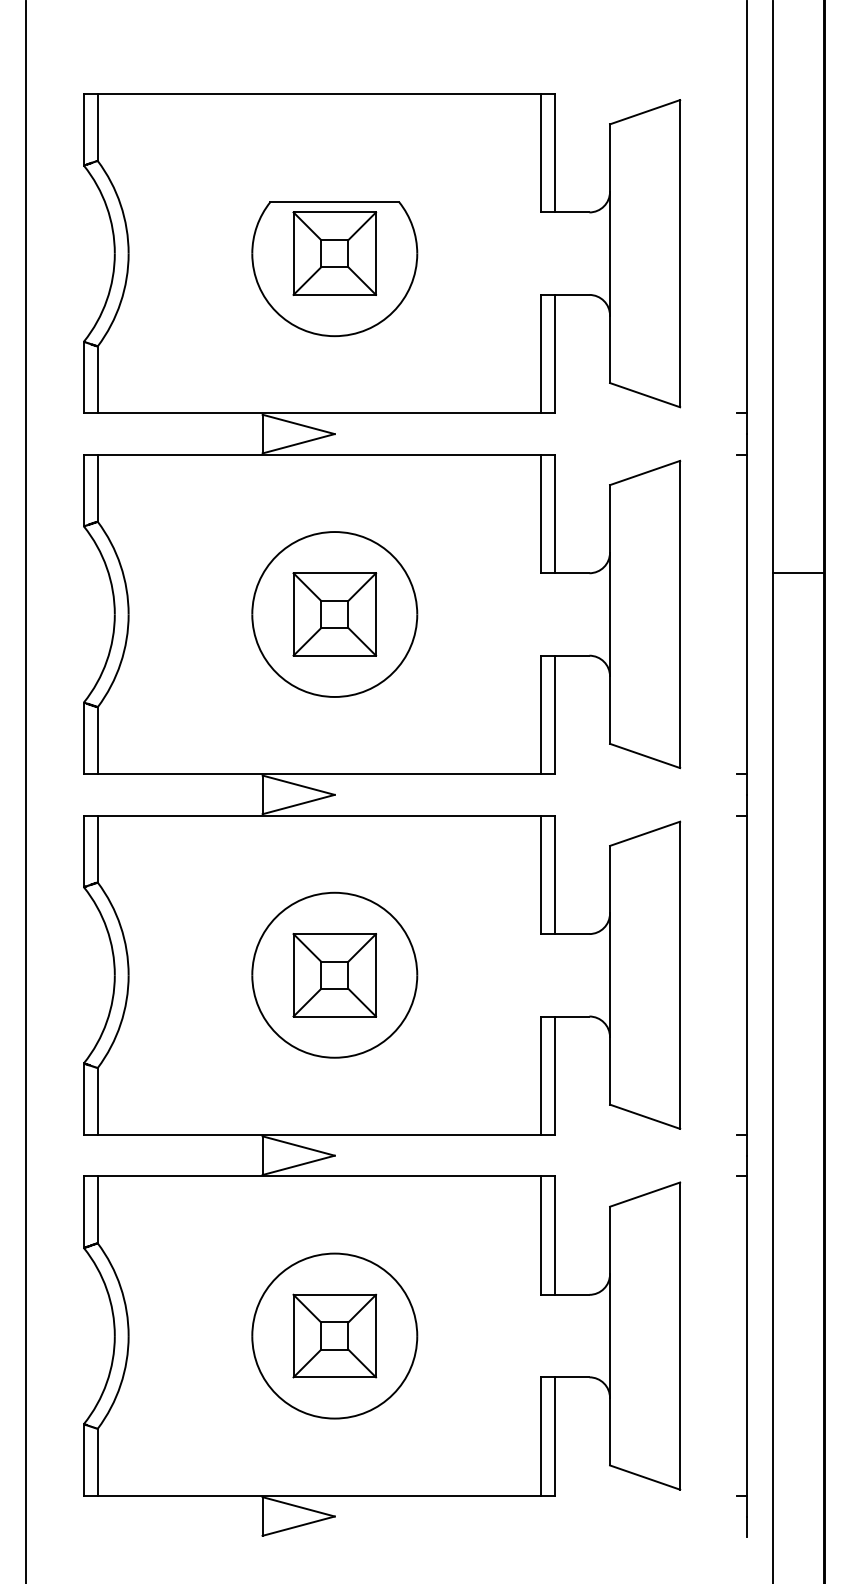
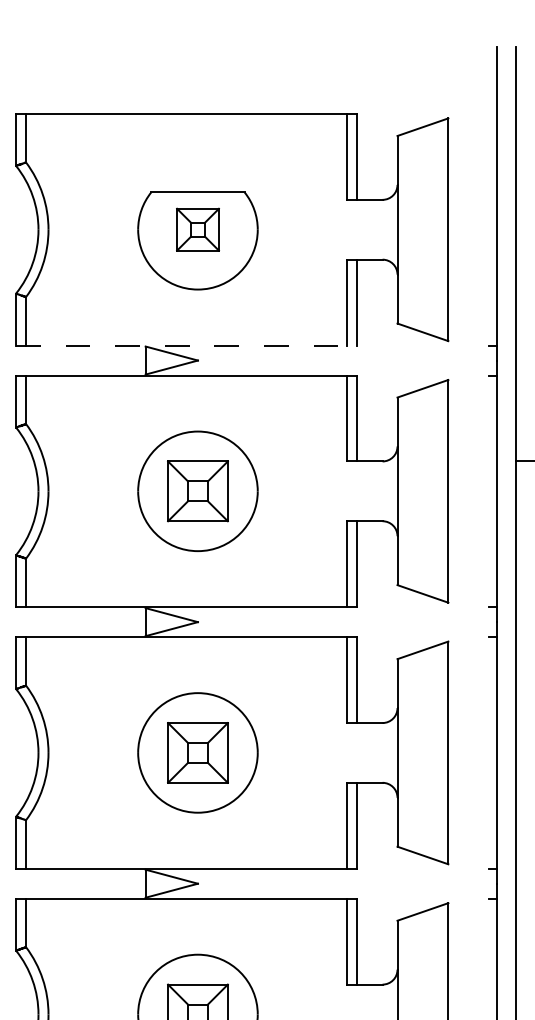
part: (334, 253) -> (197, 229), size x0.7
line: (319, 413) -> (186, 345), solid -> dashed

